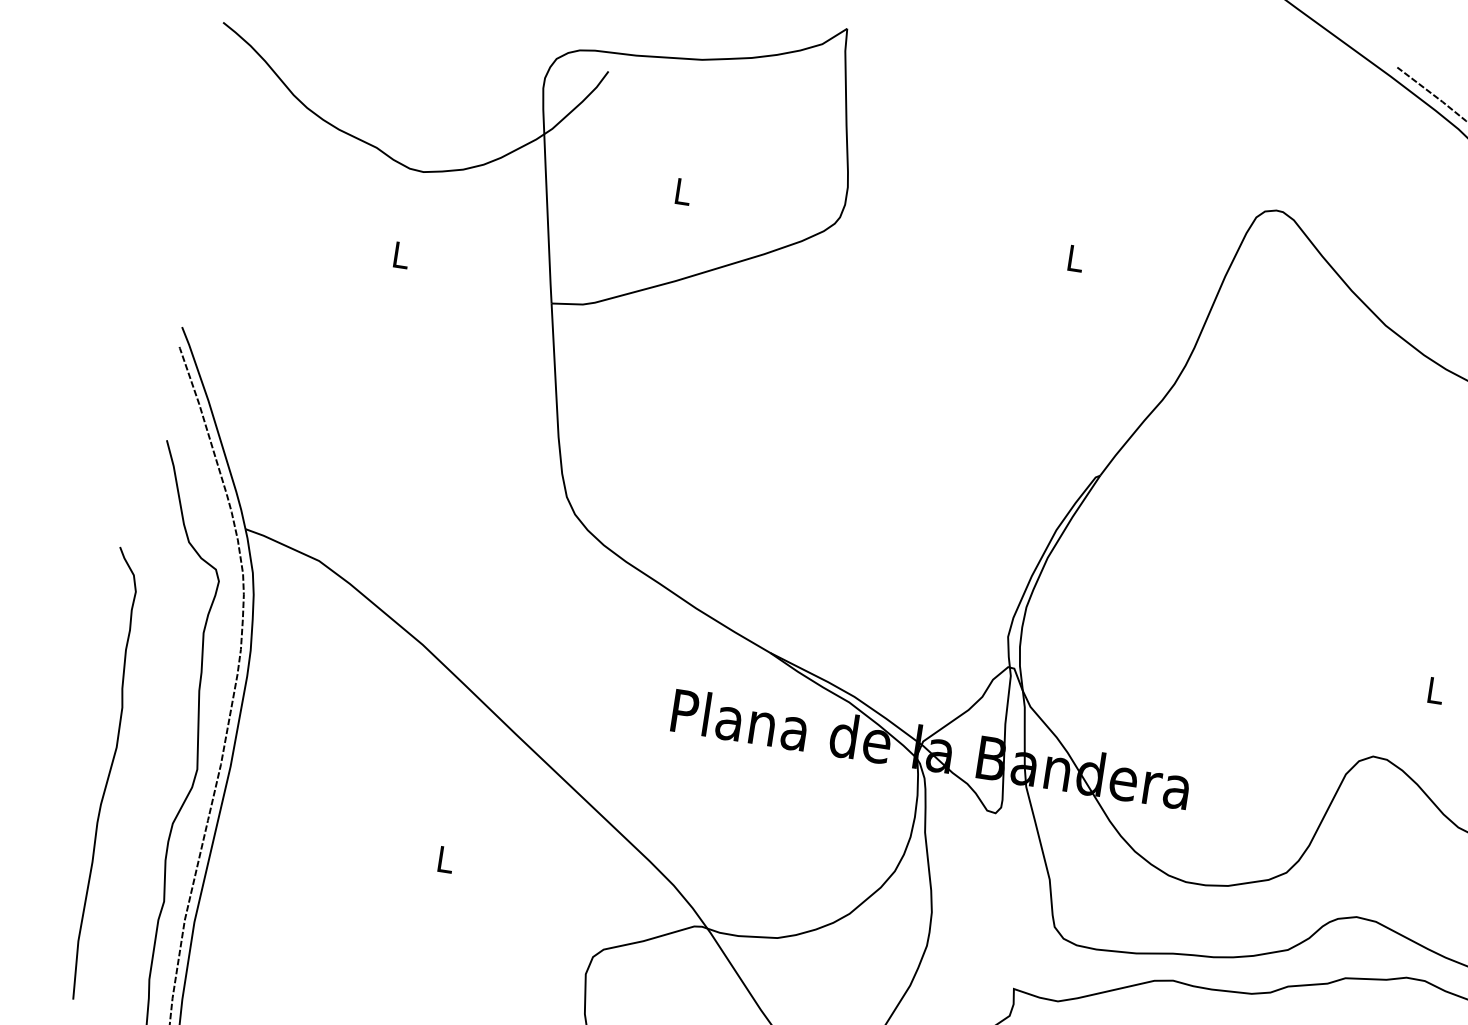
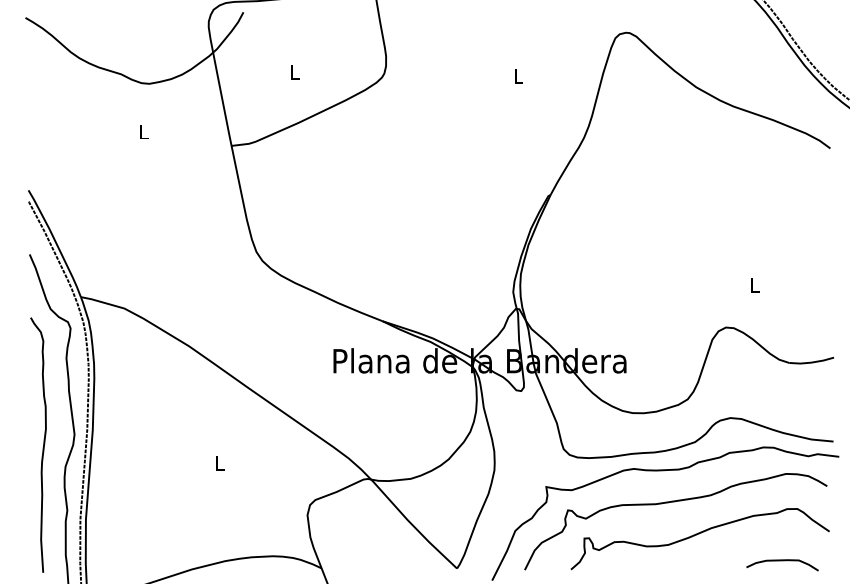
curve: (108, 773) -> (43, 444), moved

